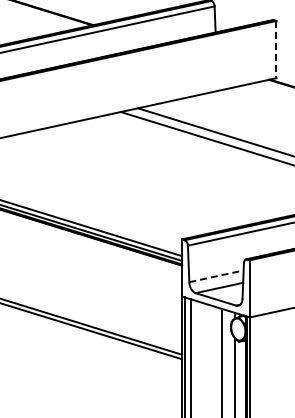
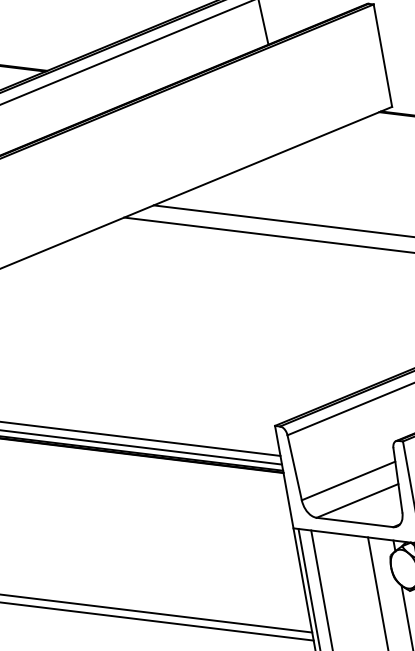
line: (276, 49) -> (382, 55), dashed -> solid
line: (216, 276) -> (348, 481), dashed -> solid

